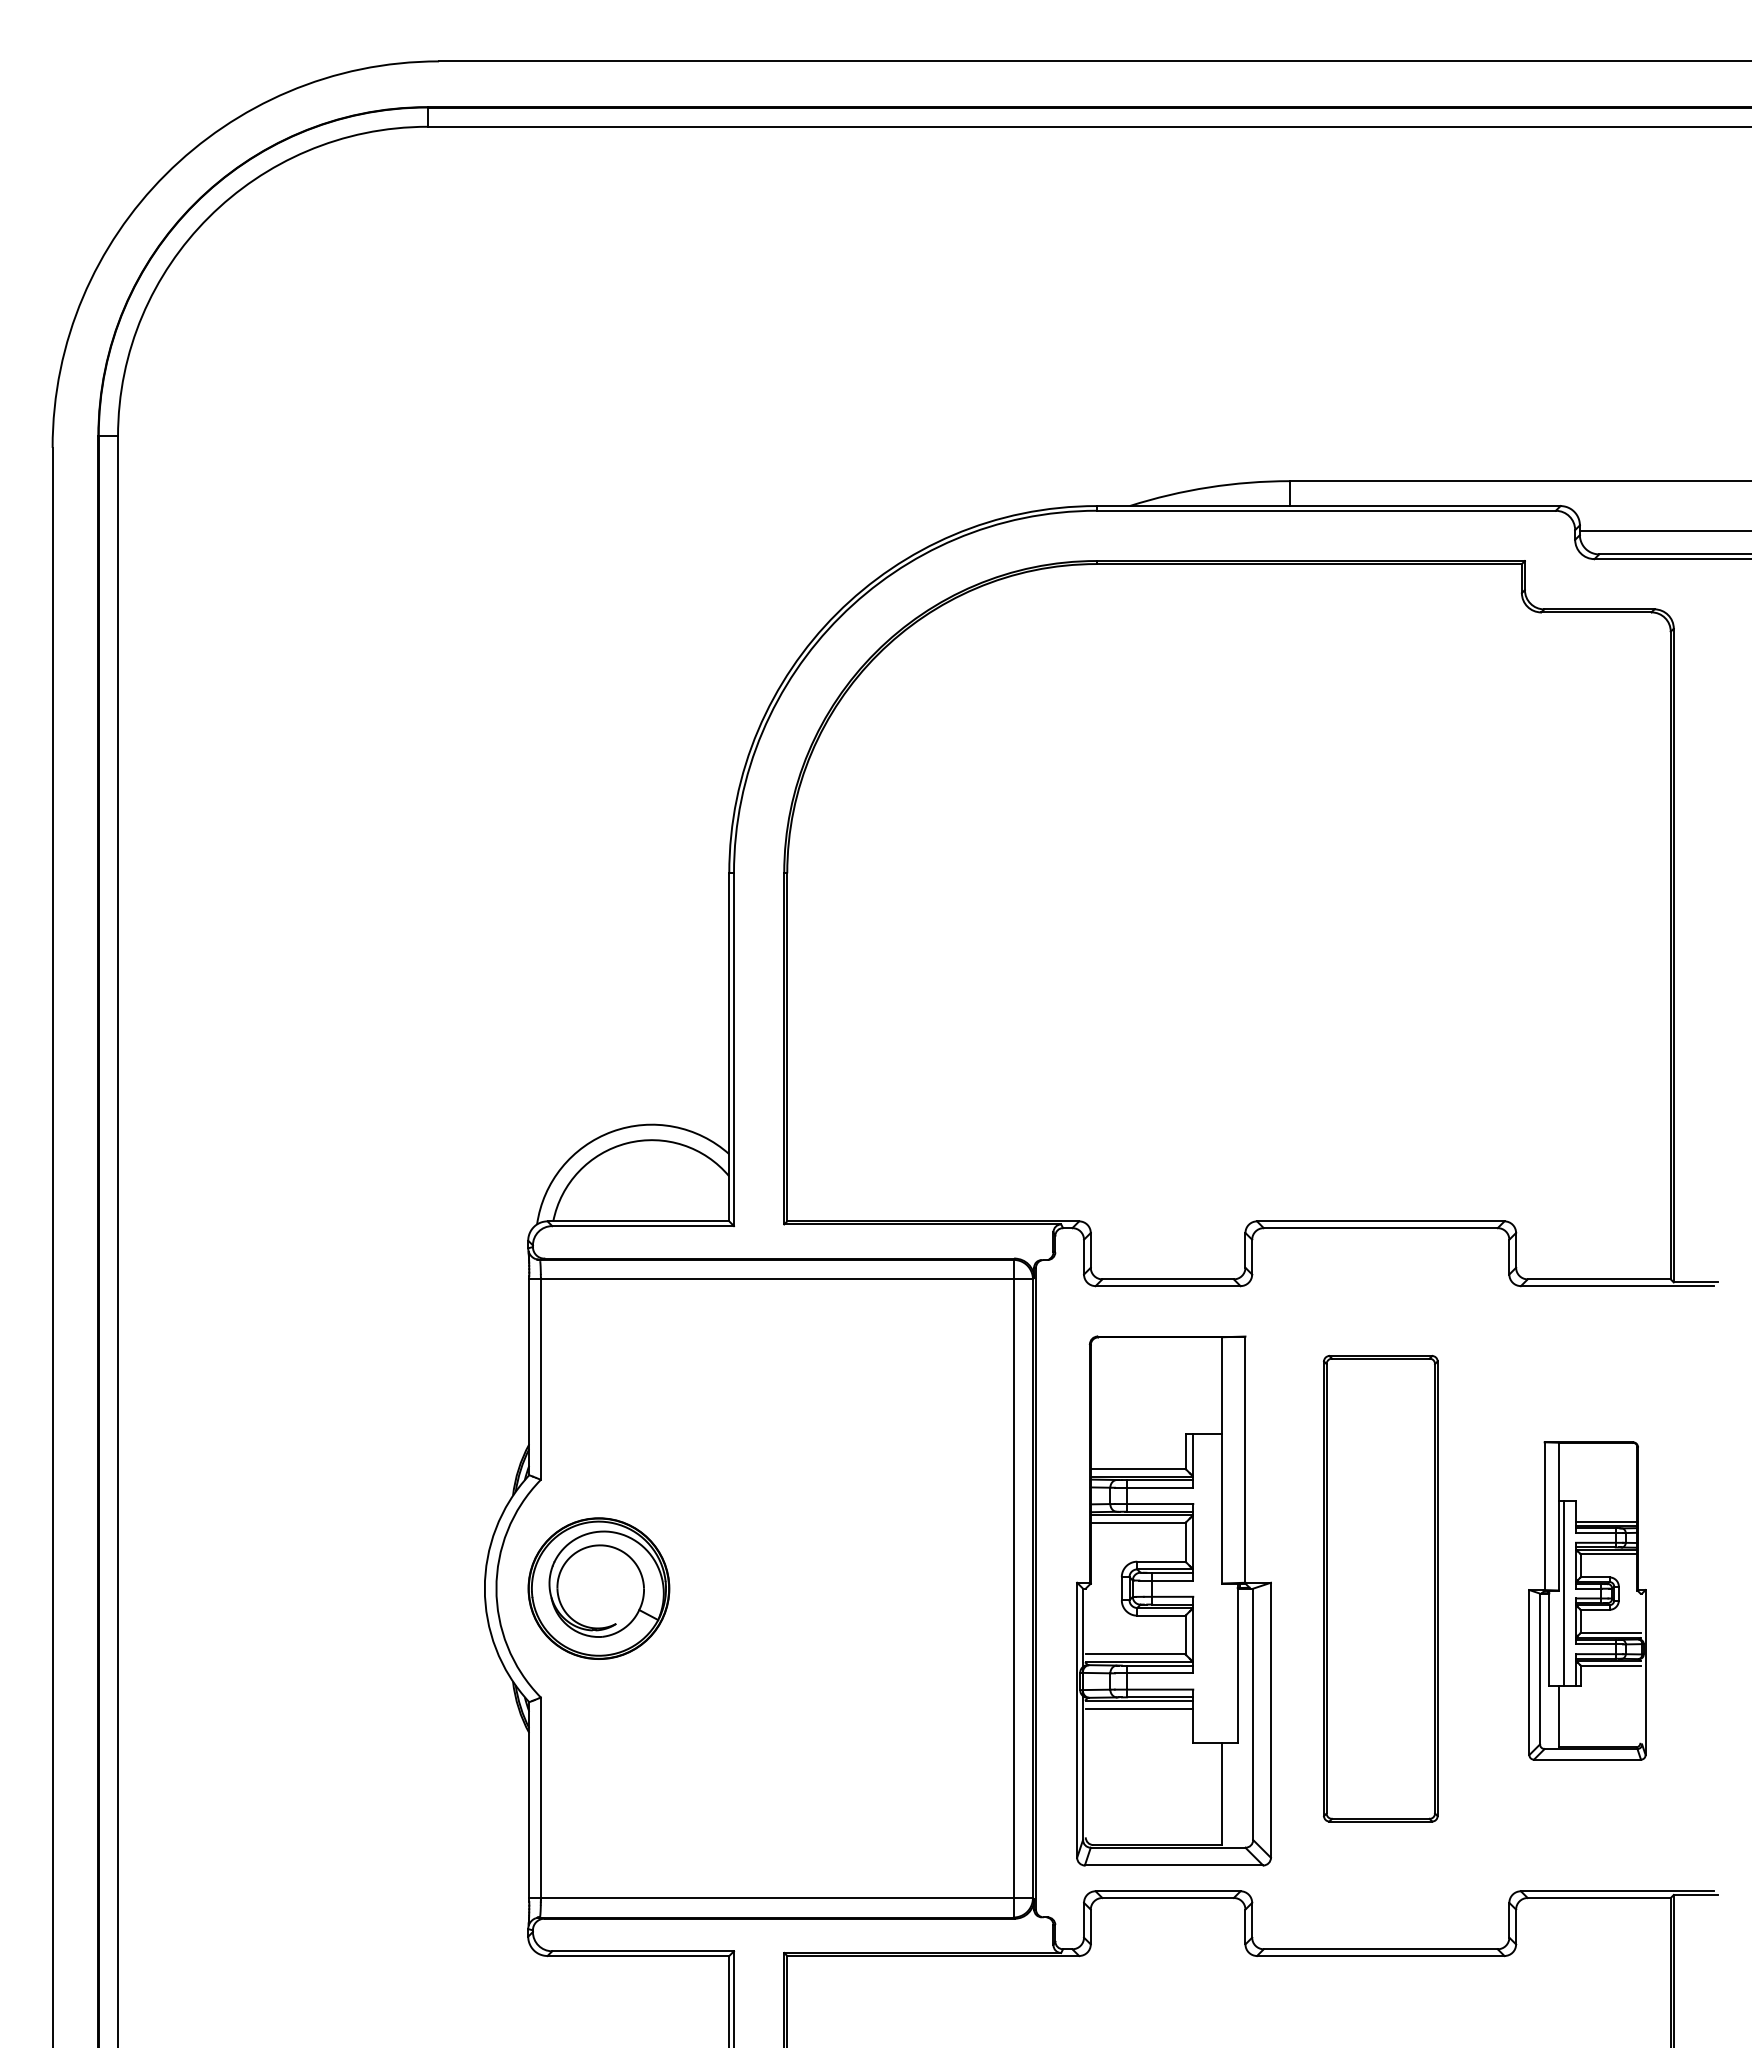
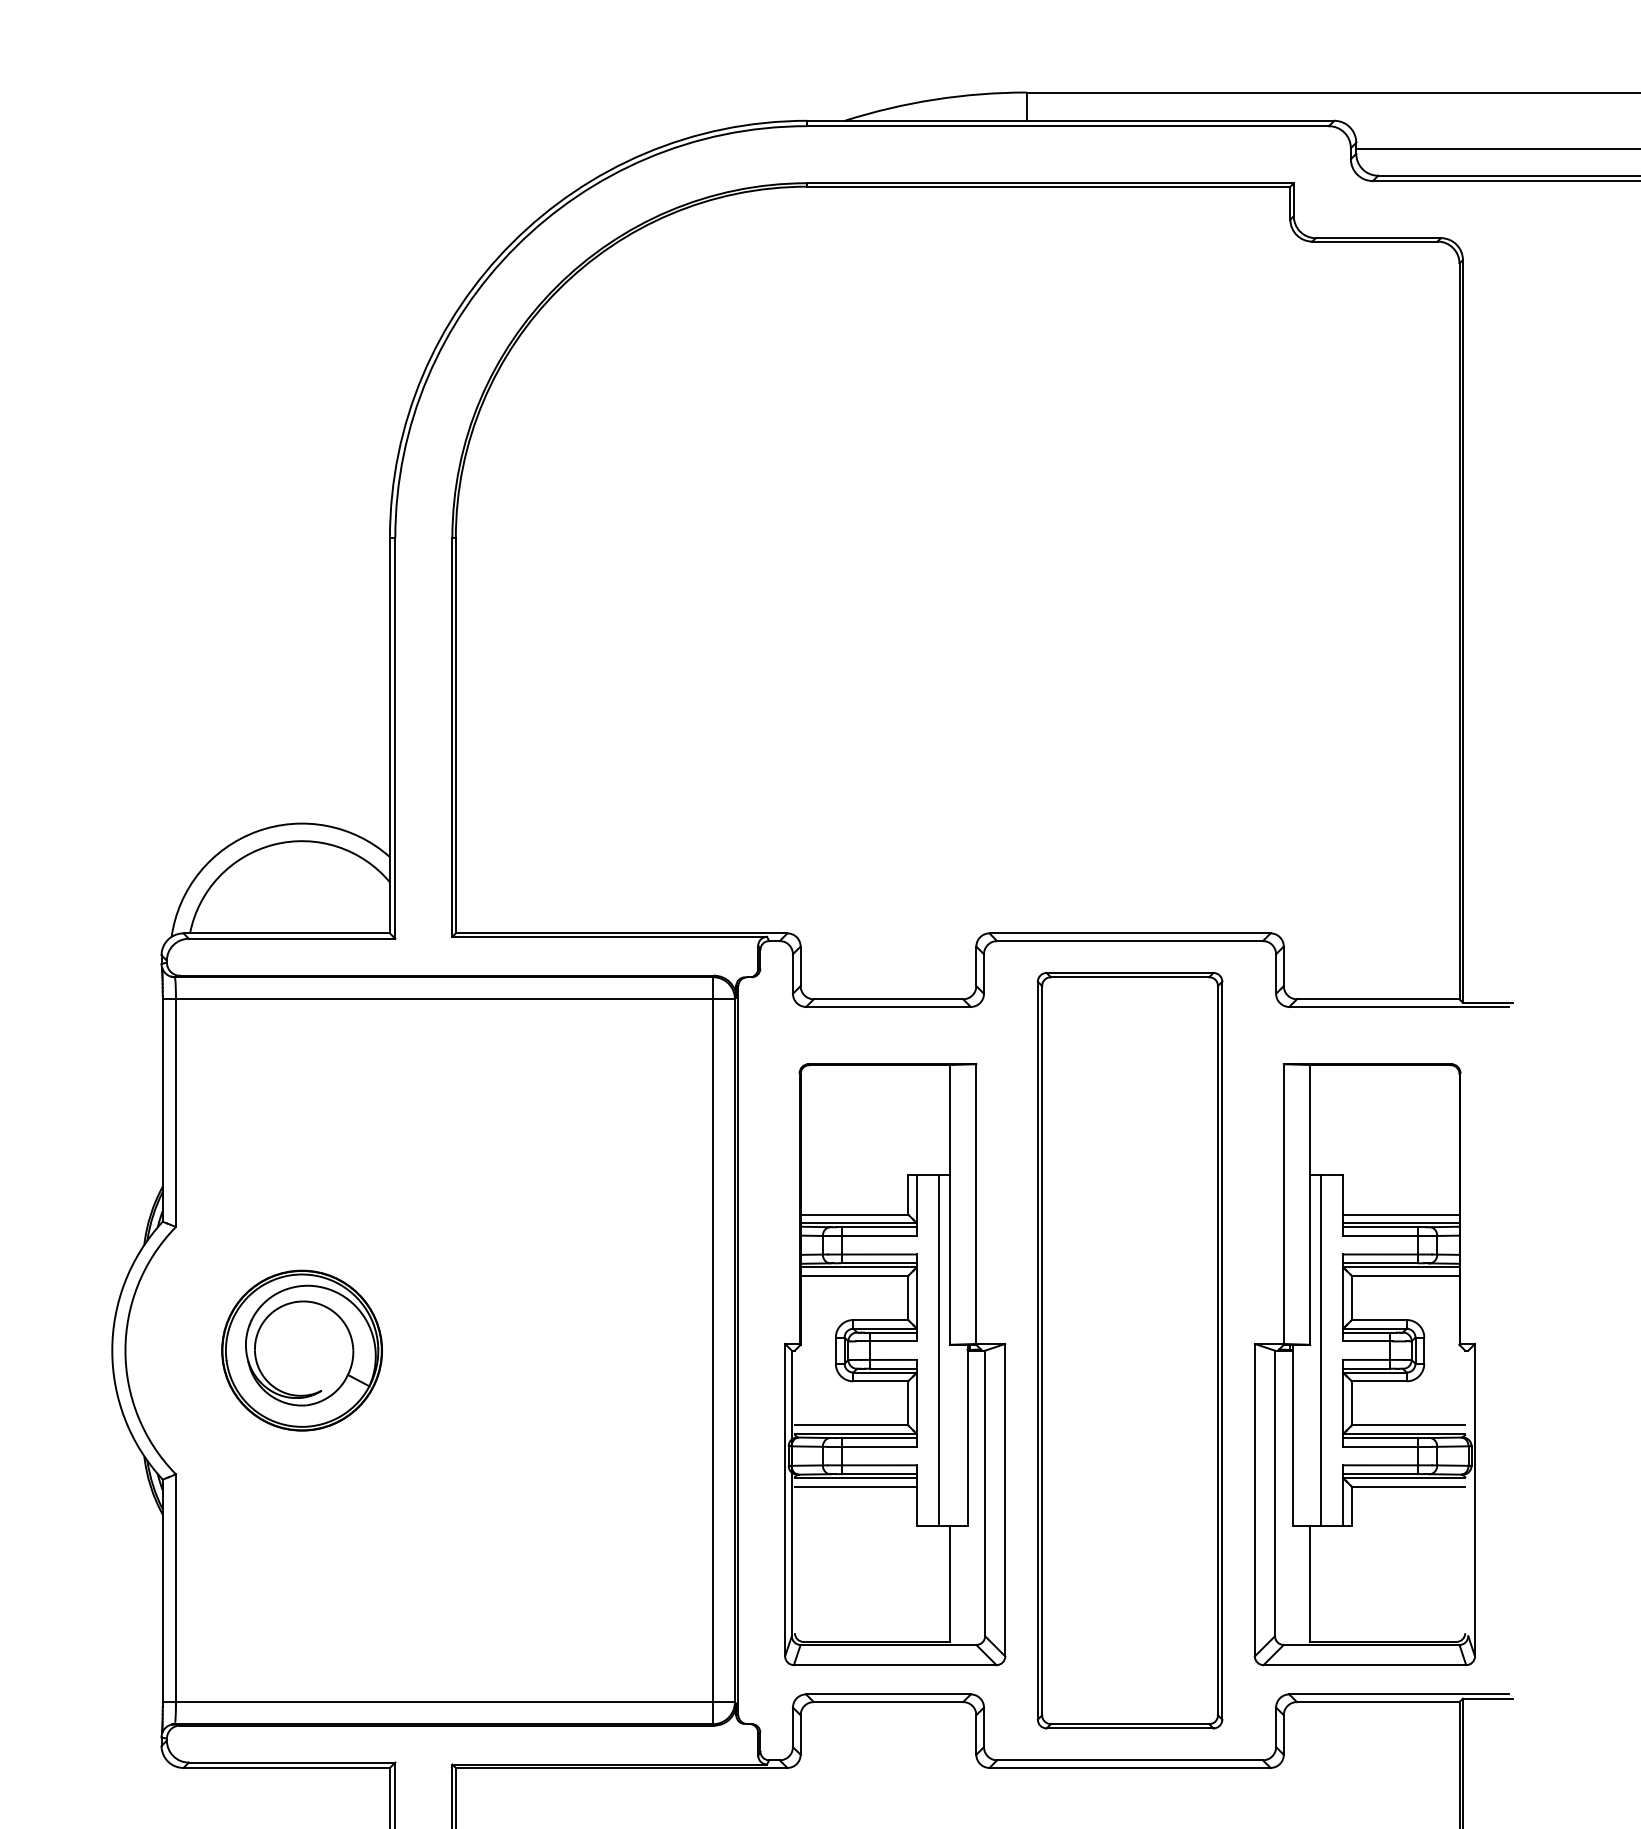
part: (598, 1588) -> (301, 1350), moved
line: (1212, 1588) -> (938, 1350), added
part: (1380, 1588) -> (1129, 1350), size x1.43
part: (1587, 1600) -> (1364, 1364), size x1.67

